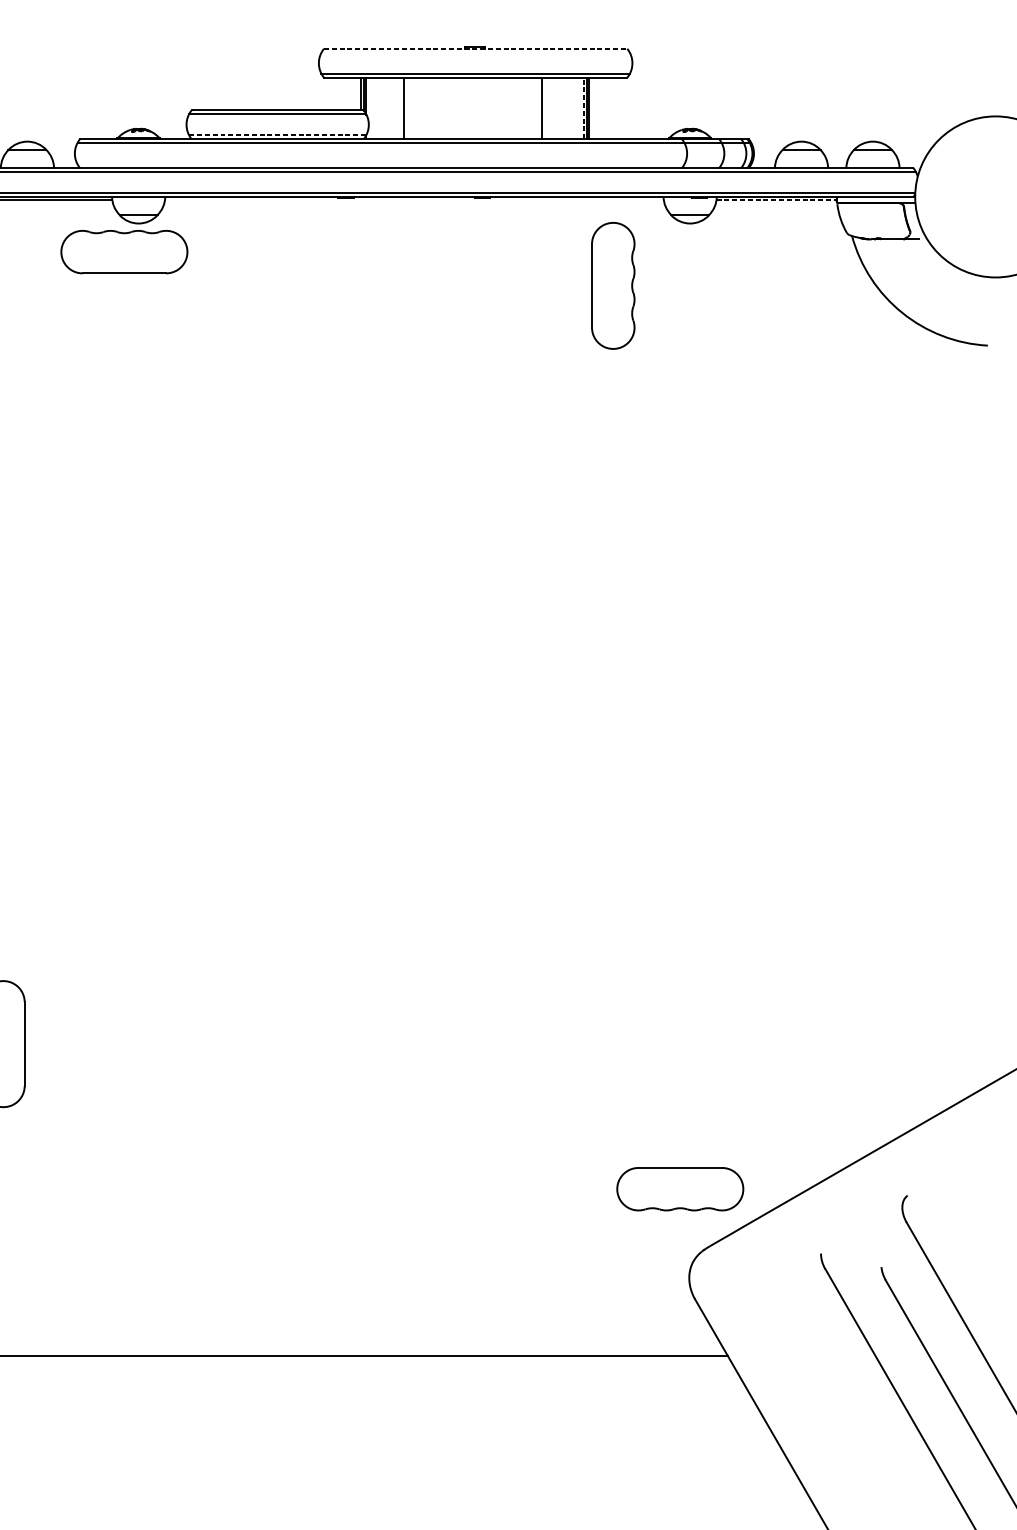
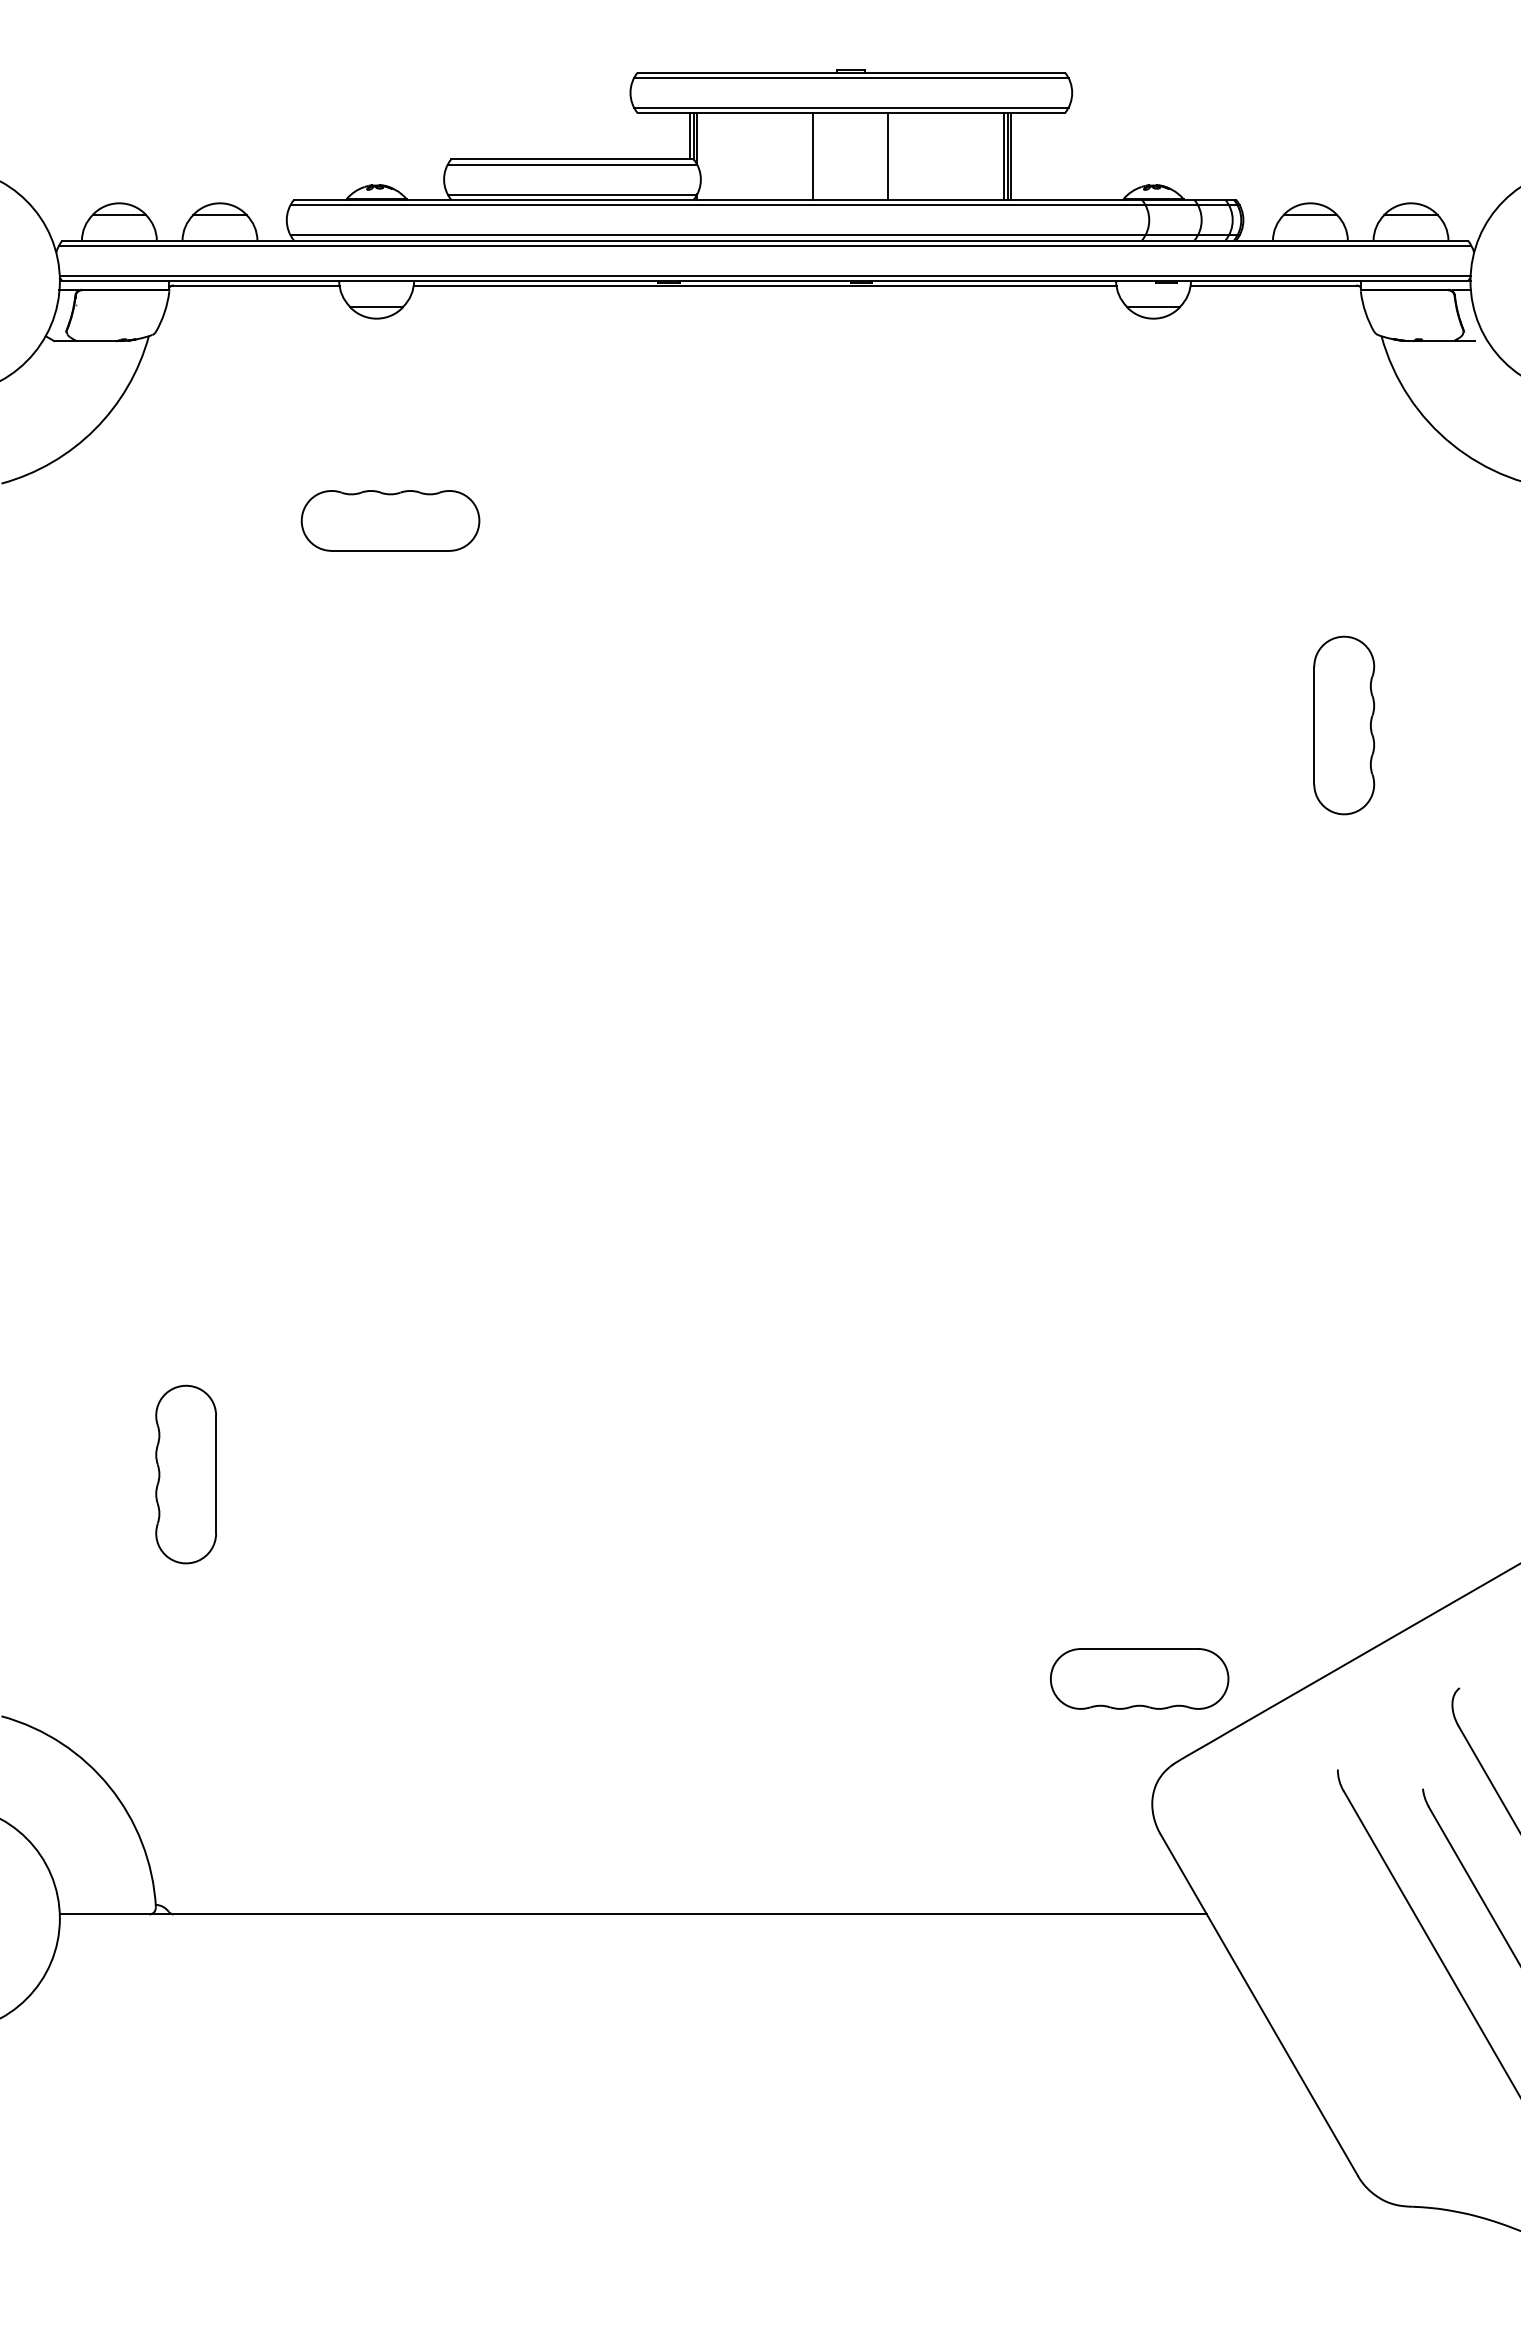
line: (475, 48) -> (851, 72), dashed -> solid
line: (475, 52) -> (851, 77), added
line: (404, 108) -> (813, 156), moved
line: (541, 108) -> (888, 156), moved
line: (583, 108) -> (1003, 156), dashed -> solid
line: (277, 135) -> (572, 194), dashed -> solid
line: (414, 164) -> (764, 235), added
line: (414, 199) -> (764, 285), added
line: (776, 199) -> (1275, 285), dashed -> solid
part: (124, 251) -> (390, 520), moved
part: (613, 285) -> (1344, 725), moved

